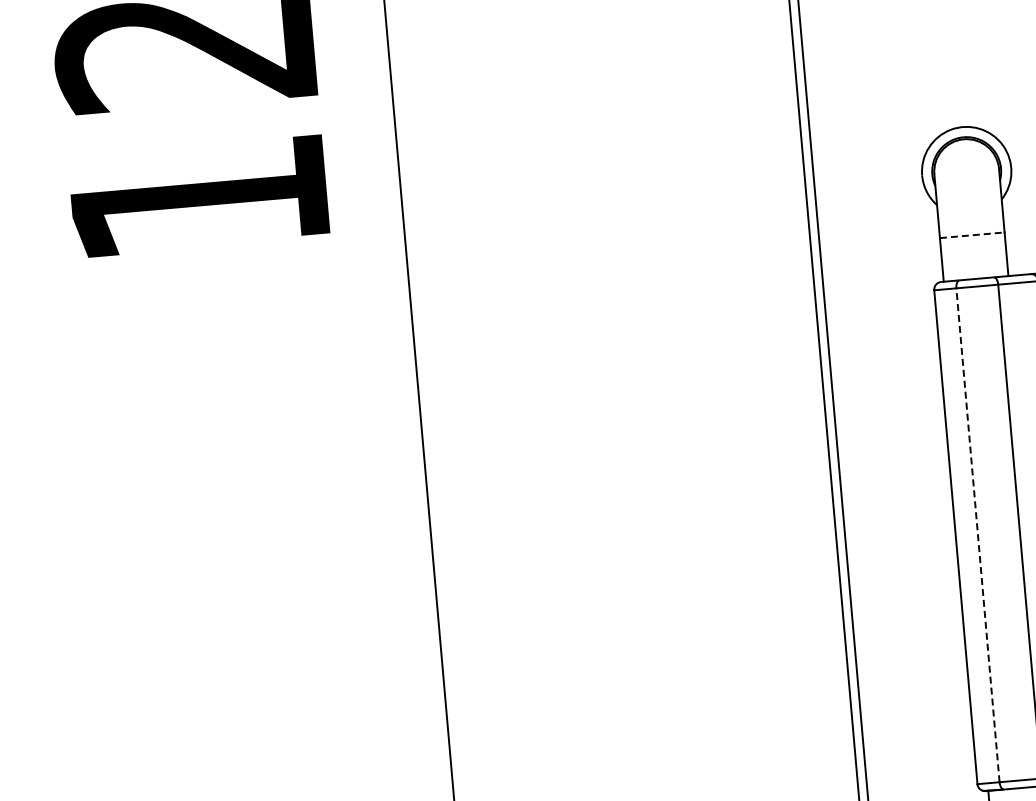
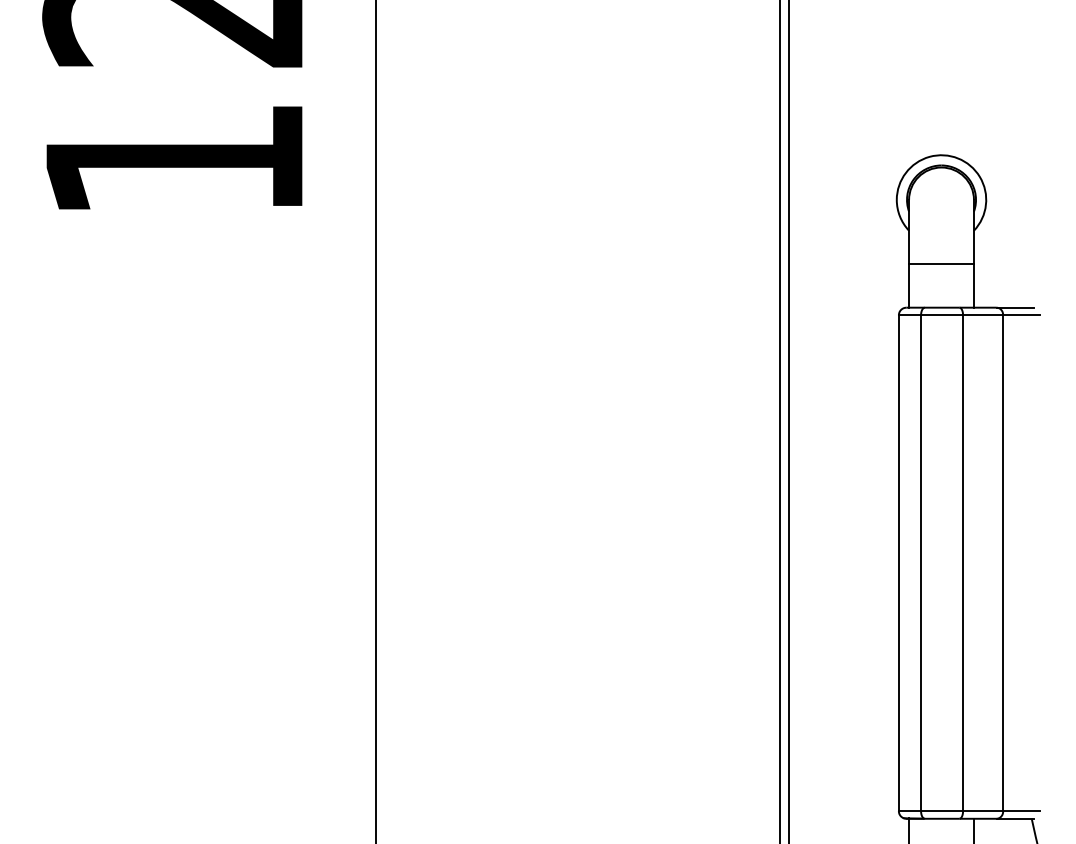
line: (973, 234) -> (942, 263), dashed -> solid
line: (978, 535) -> (921, 563), dashed -> solid

